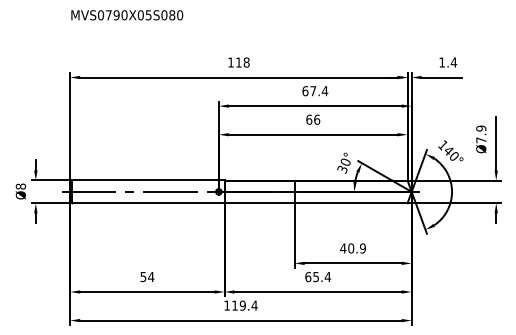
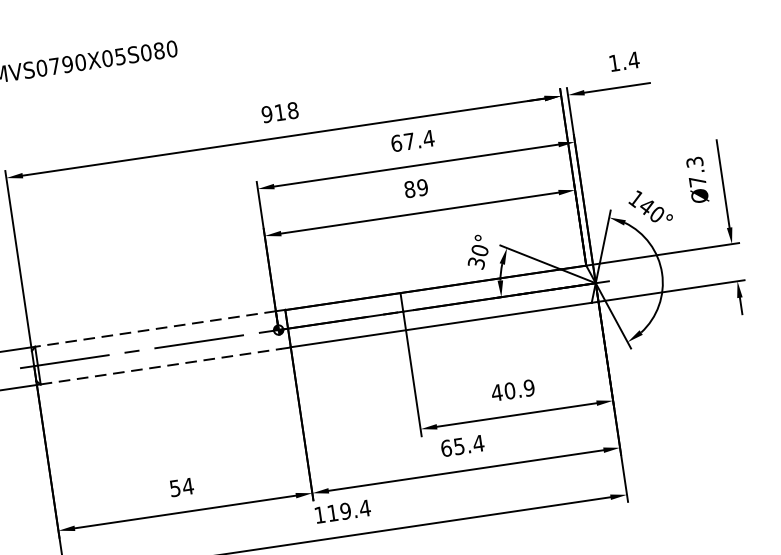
text: (230, 62) -> (266, 114), 118 -> 918
text: (313, 119) -> (416, 188), 66 -> 89
text: (481, 128) -> (695, 162), Ø7.9 -> Ø7.3
line: (145, 180) -> (155, 329), solid -> dashed
line: (146, 203) -> (162, 366), solid -> dashed

